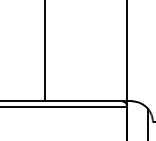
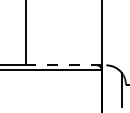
line: (89, 101) -> (66, 65), solid -> dashed

